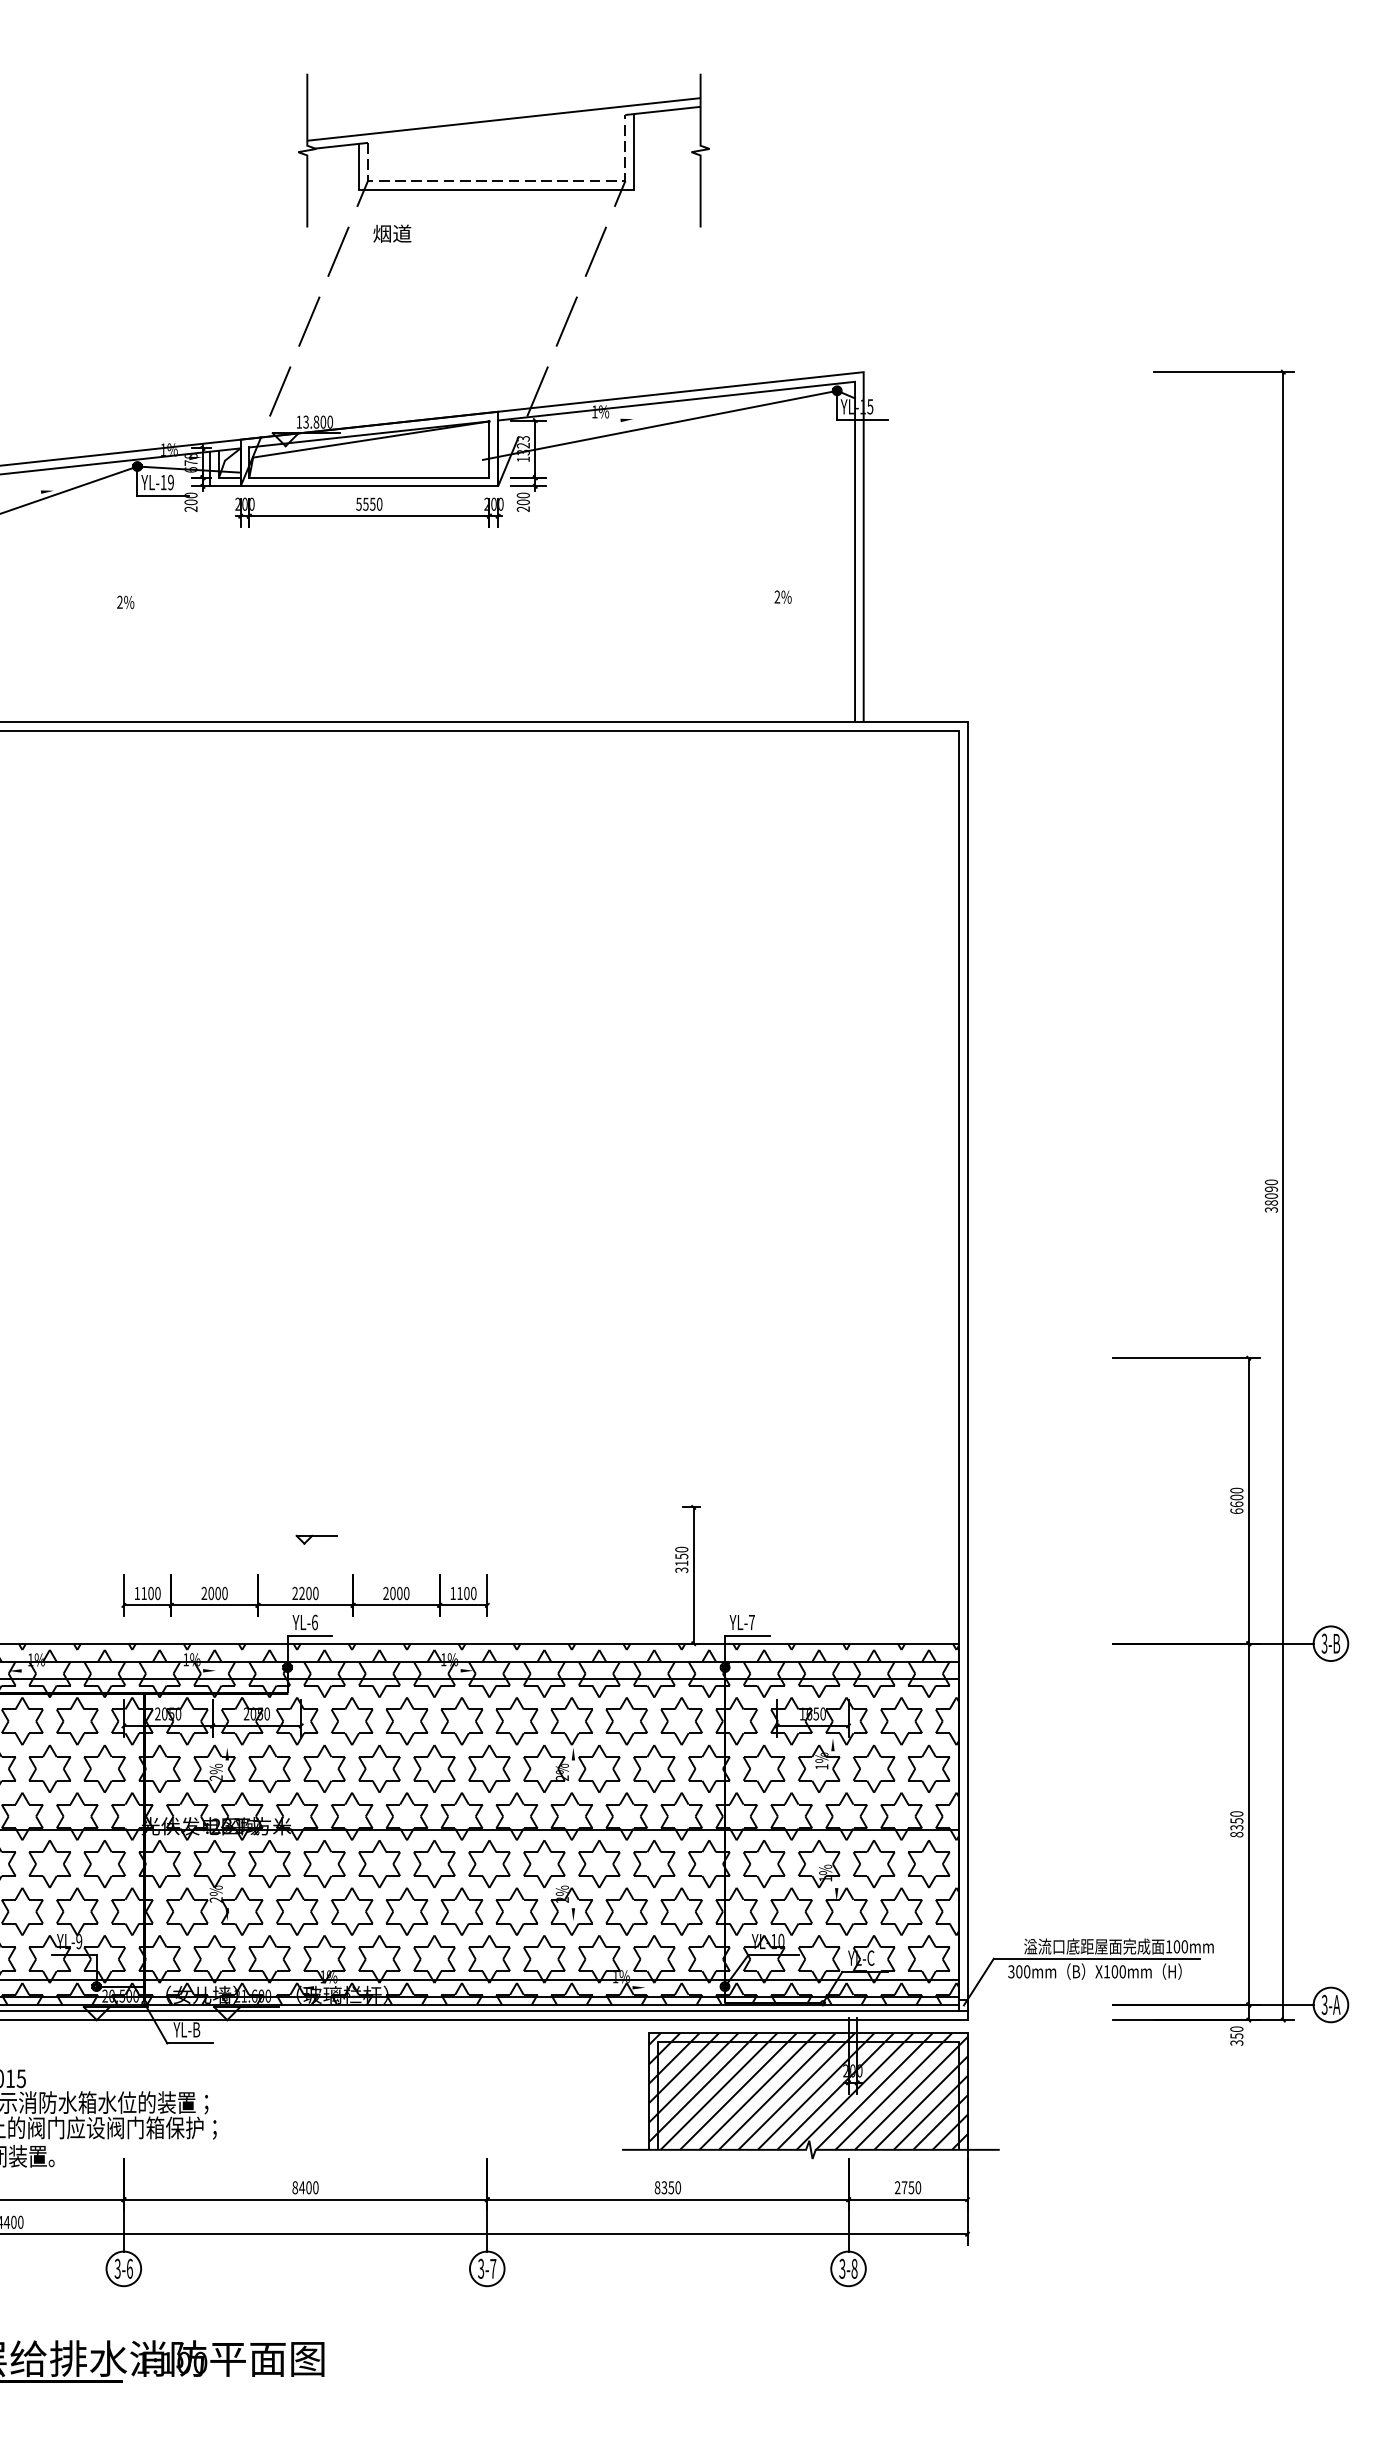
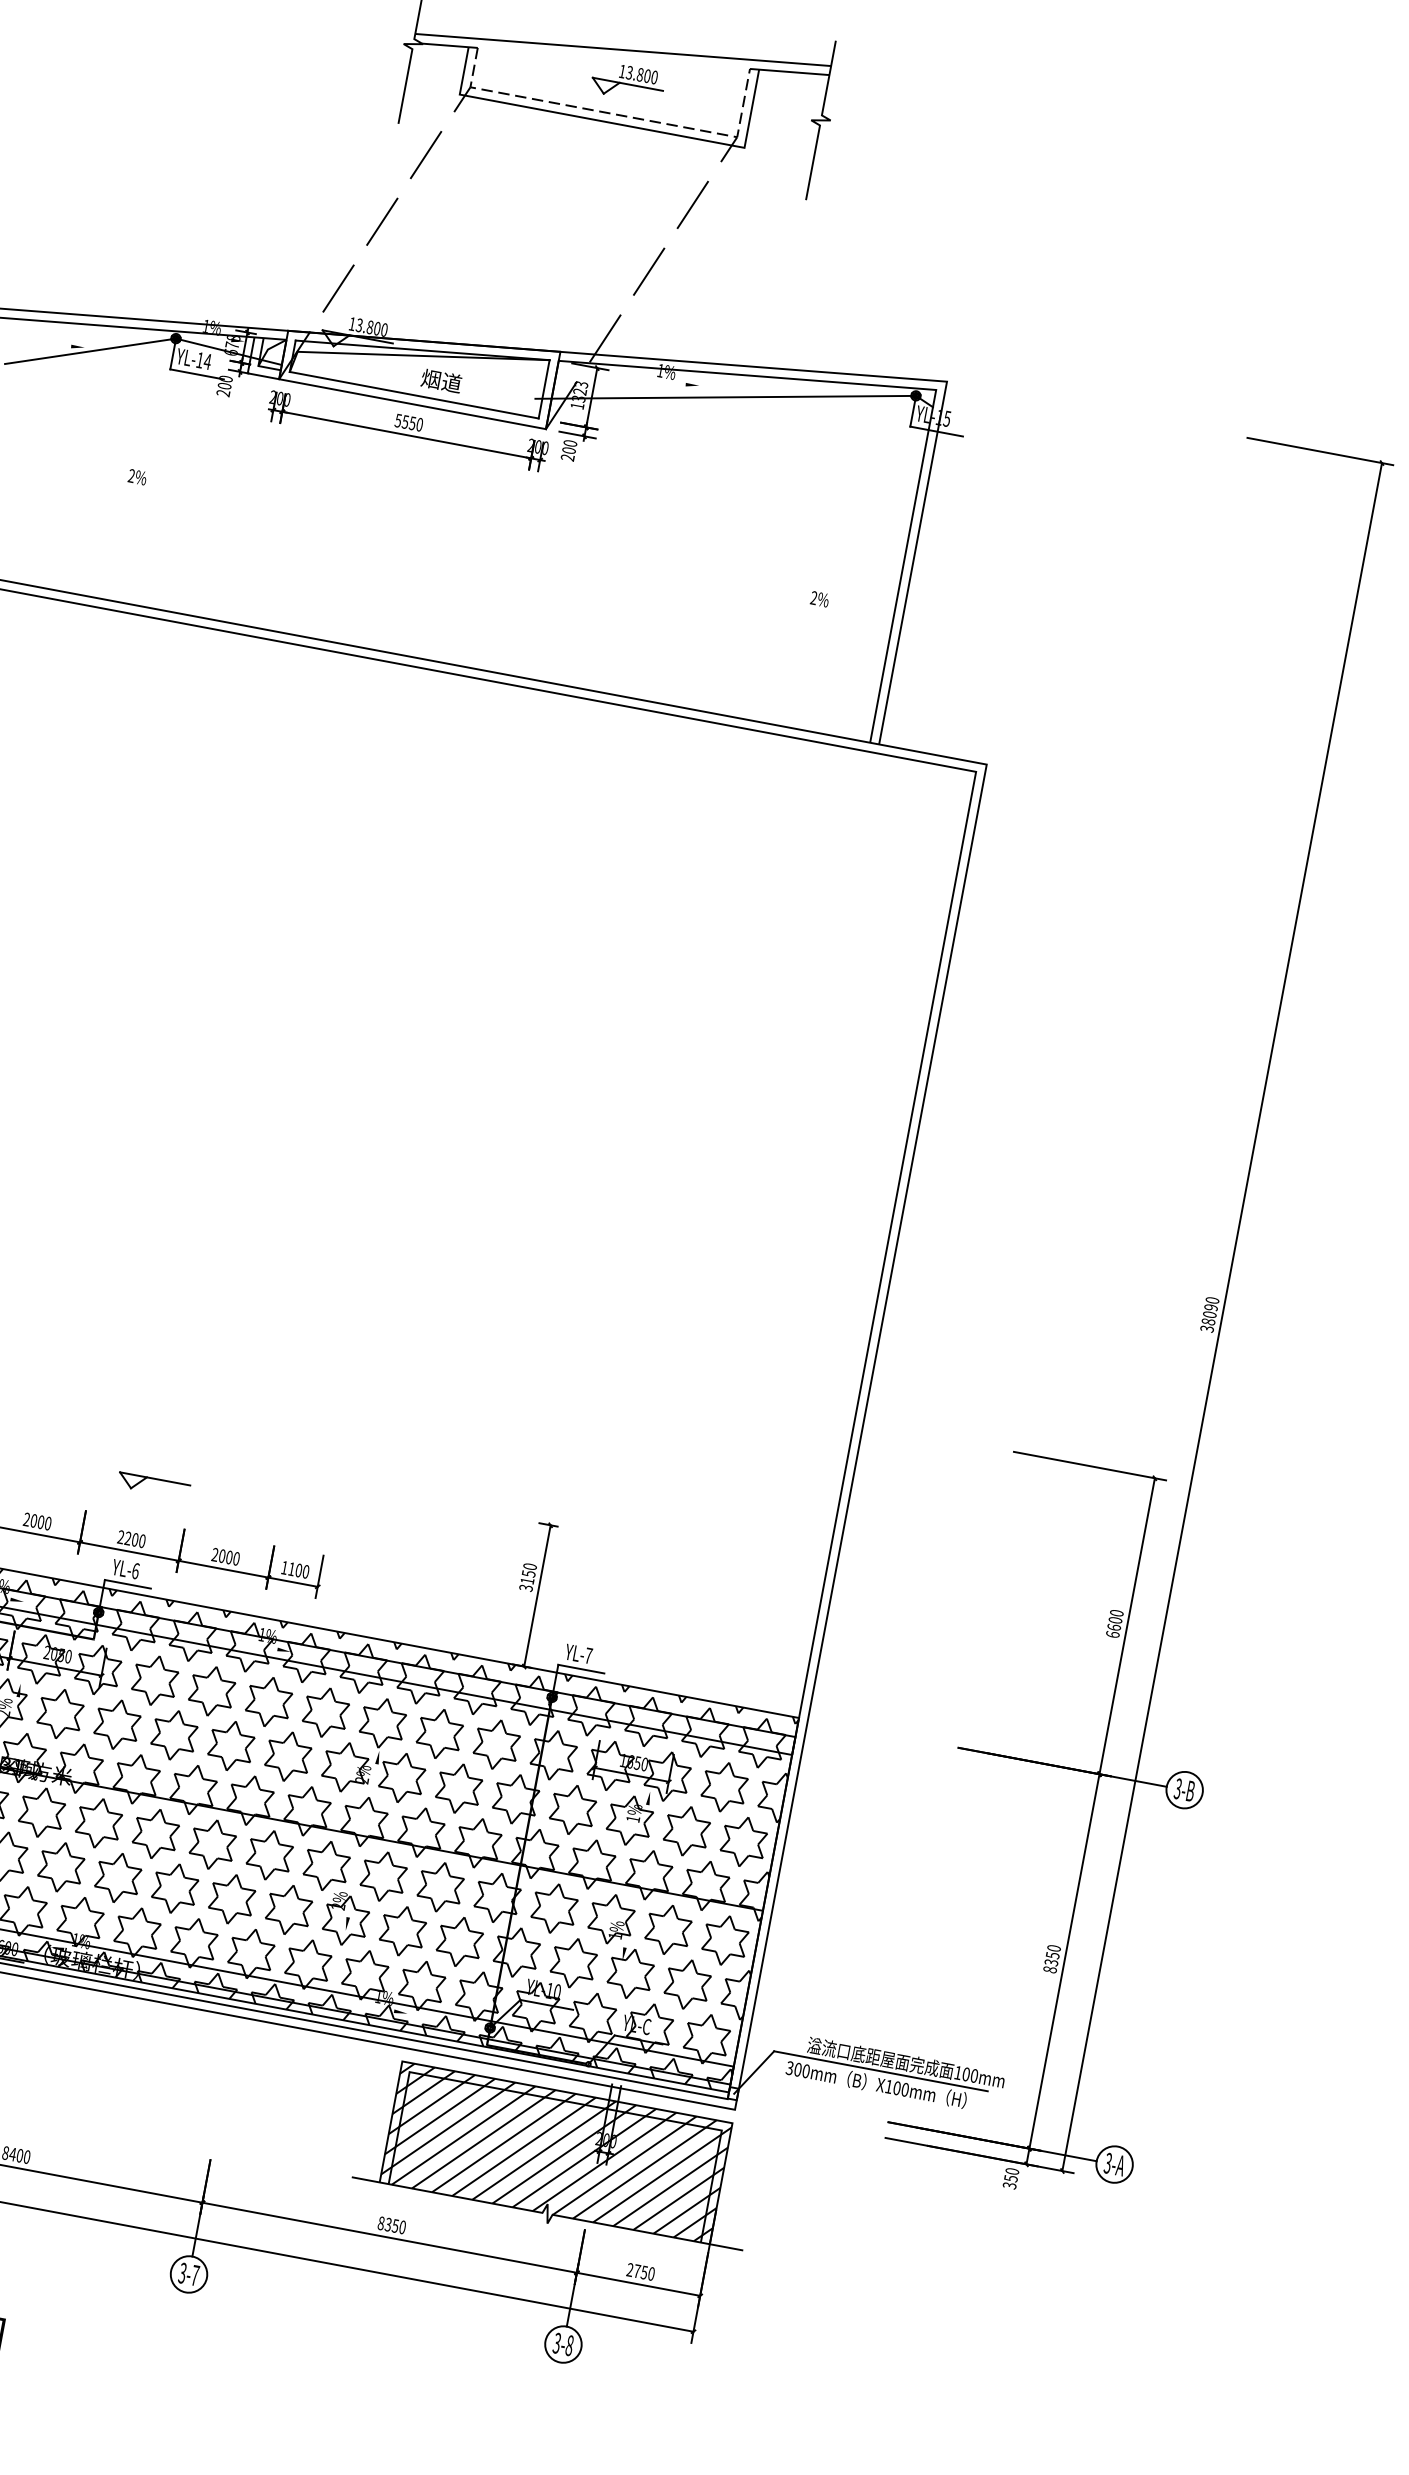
part: (513, 148) -> (627, 81), added
text: (392, 233) -> (441, 380), moved
text: (170, 482) -> (207, 361), YL-19 -> YL-14
part: (316, 1539) -> (153, 1485), size x1.67

